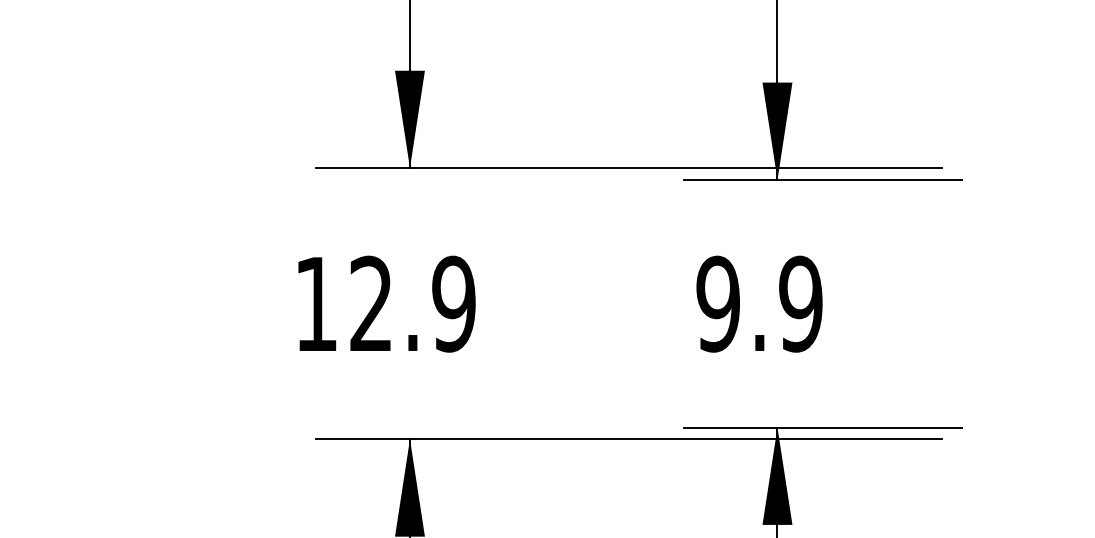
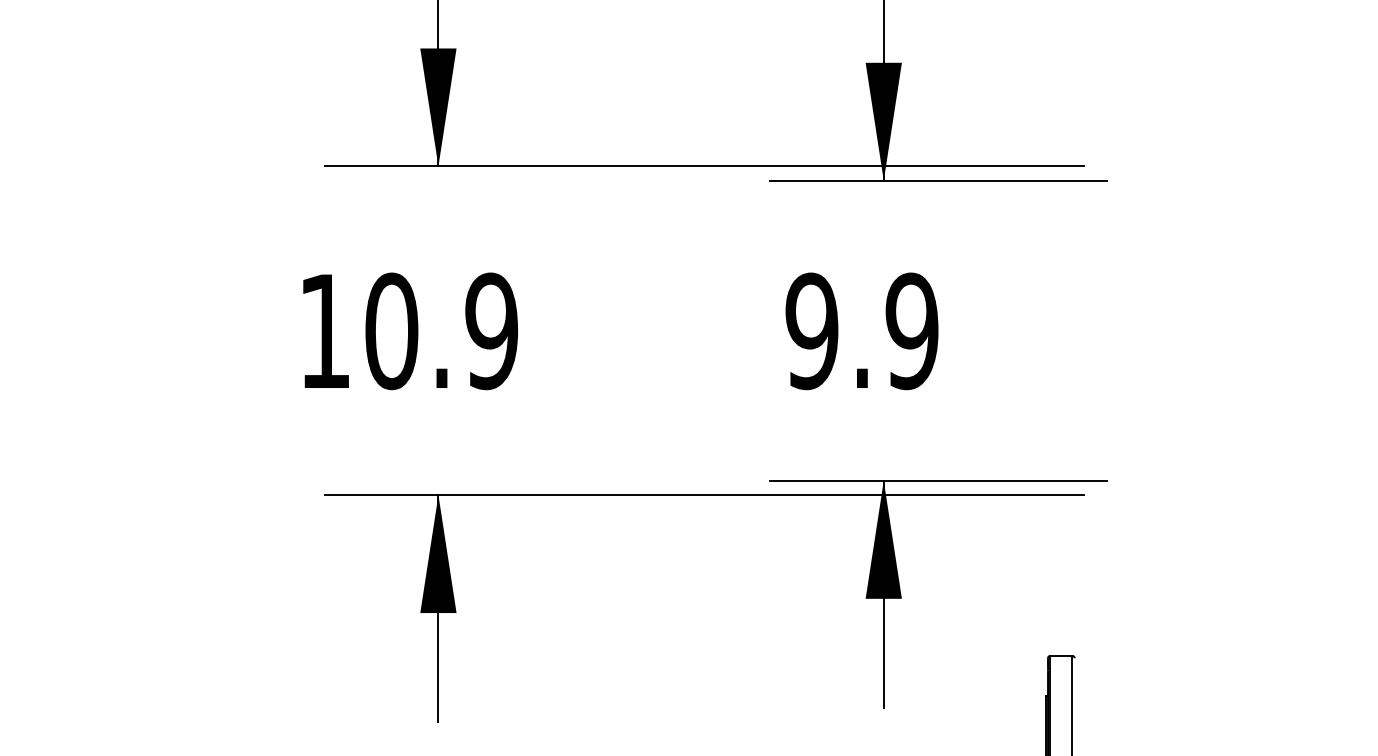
text: (371, 304) -> (391, 331), 12.9 -> 10.9

